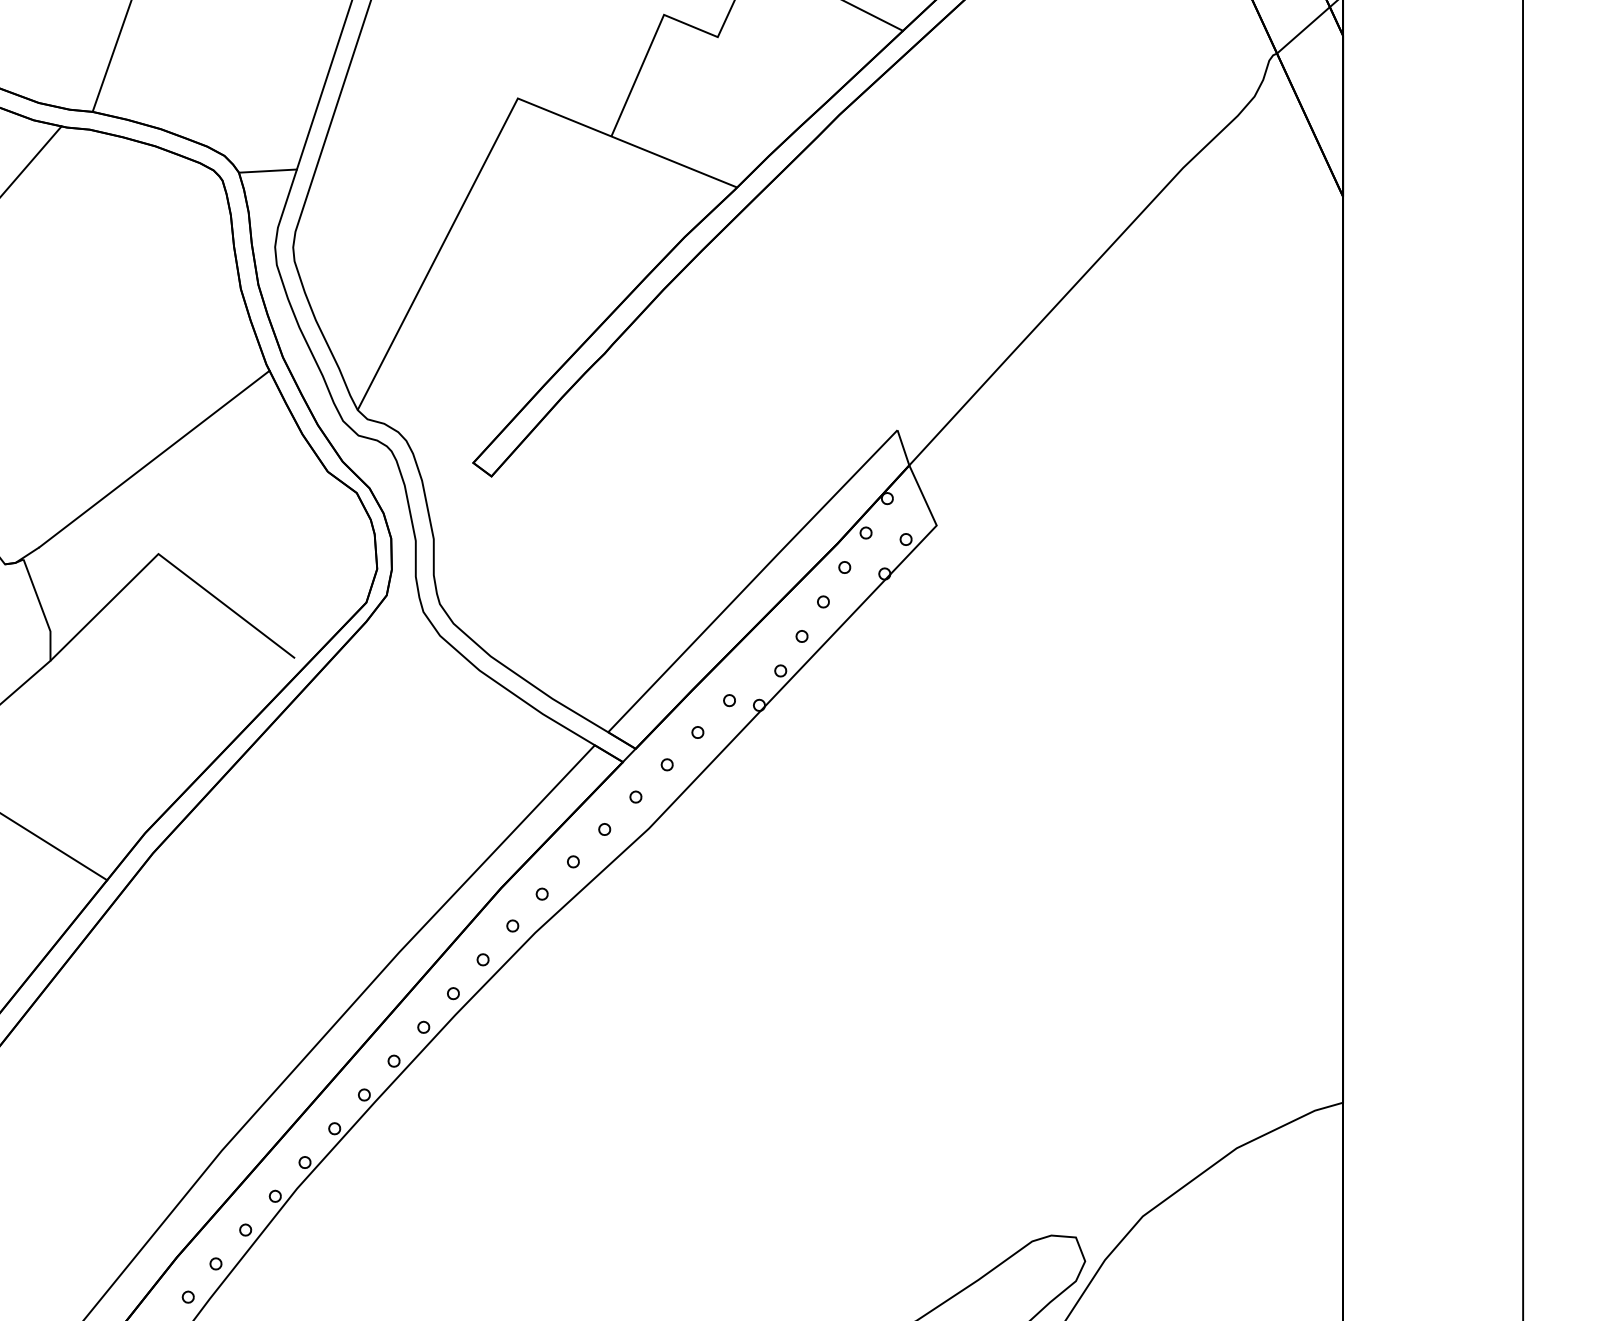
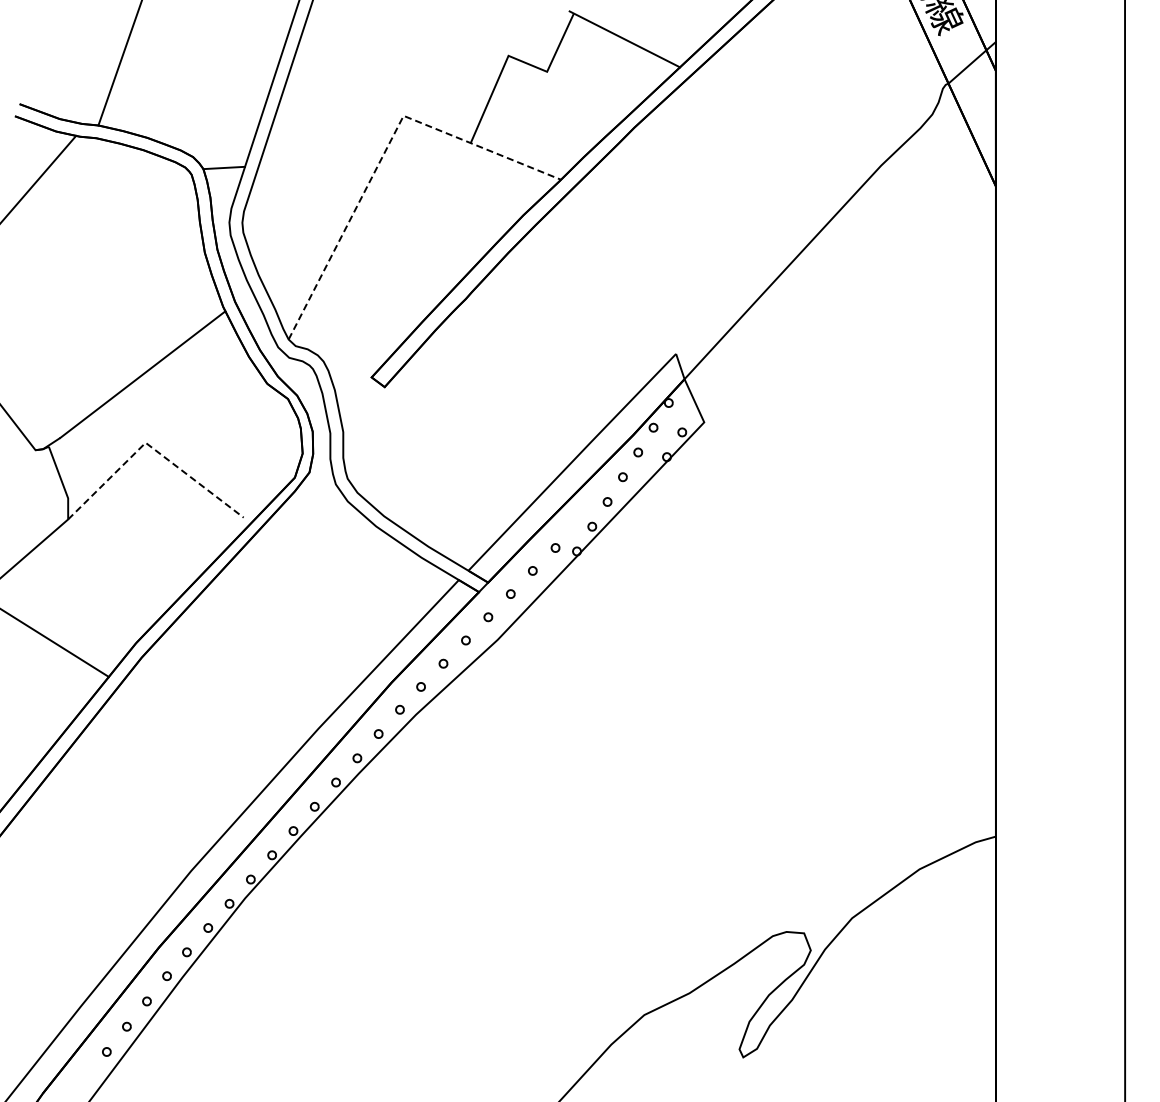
line: (492, 148) -> (385, 151), solid -> dashed
line: (166, 560) -> (151, 447), solid -> dashed

